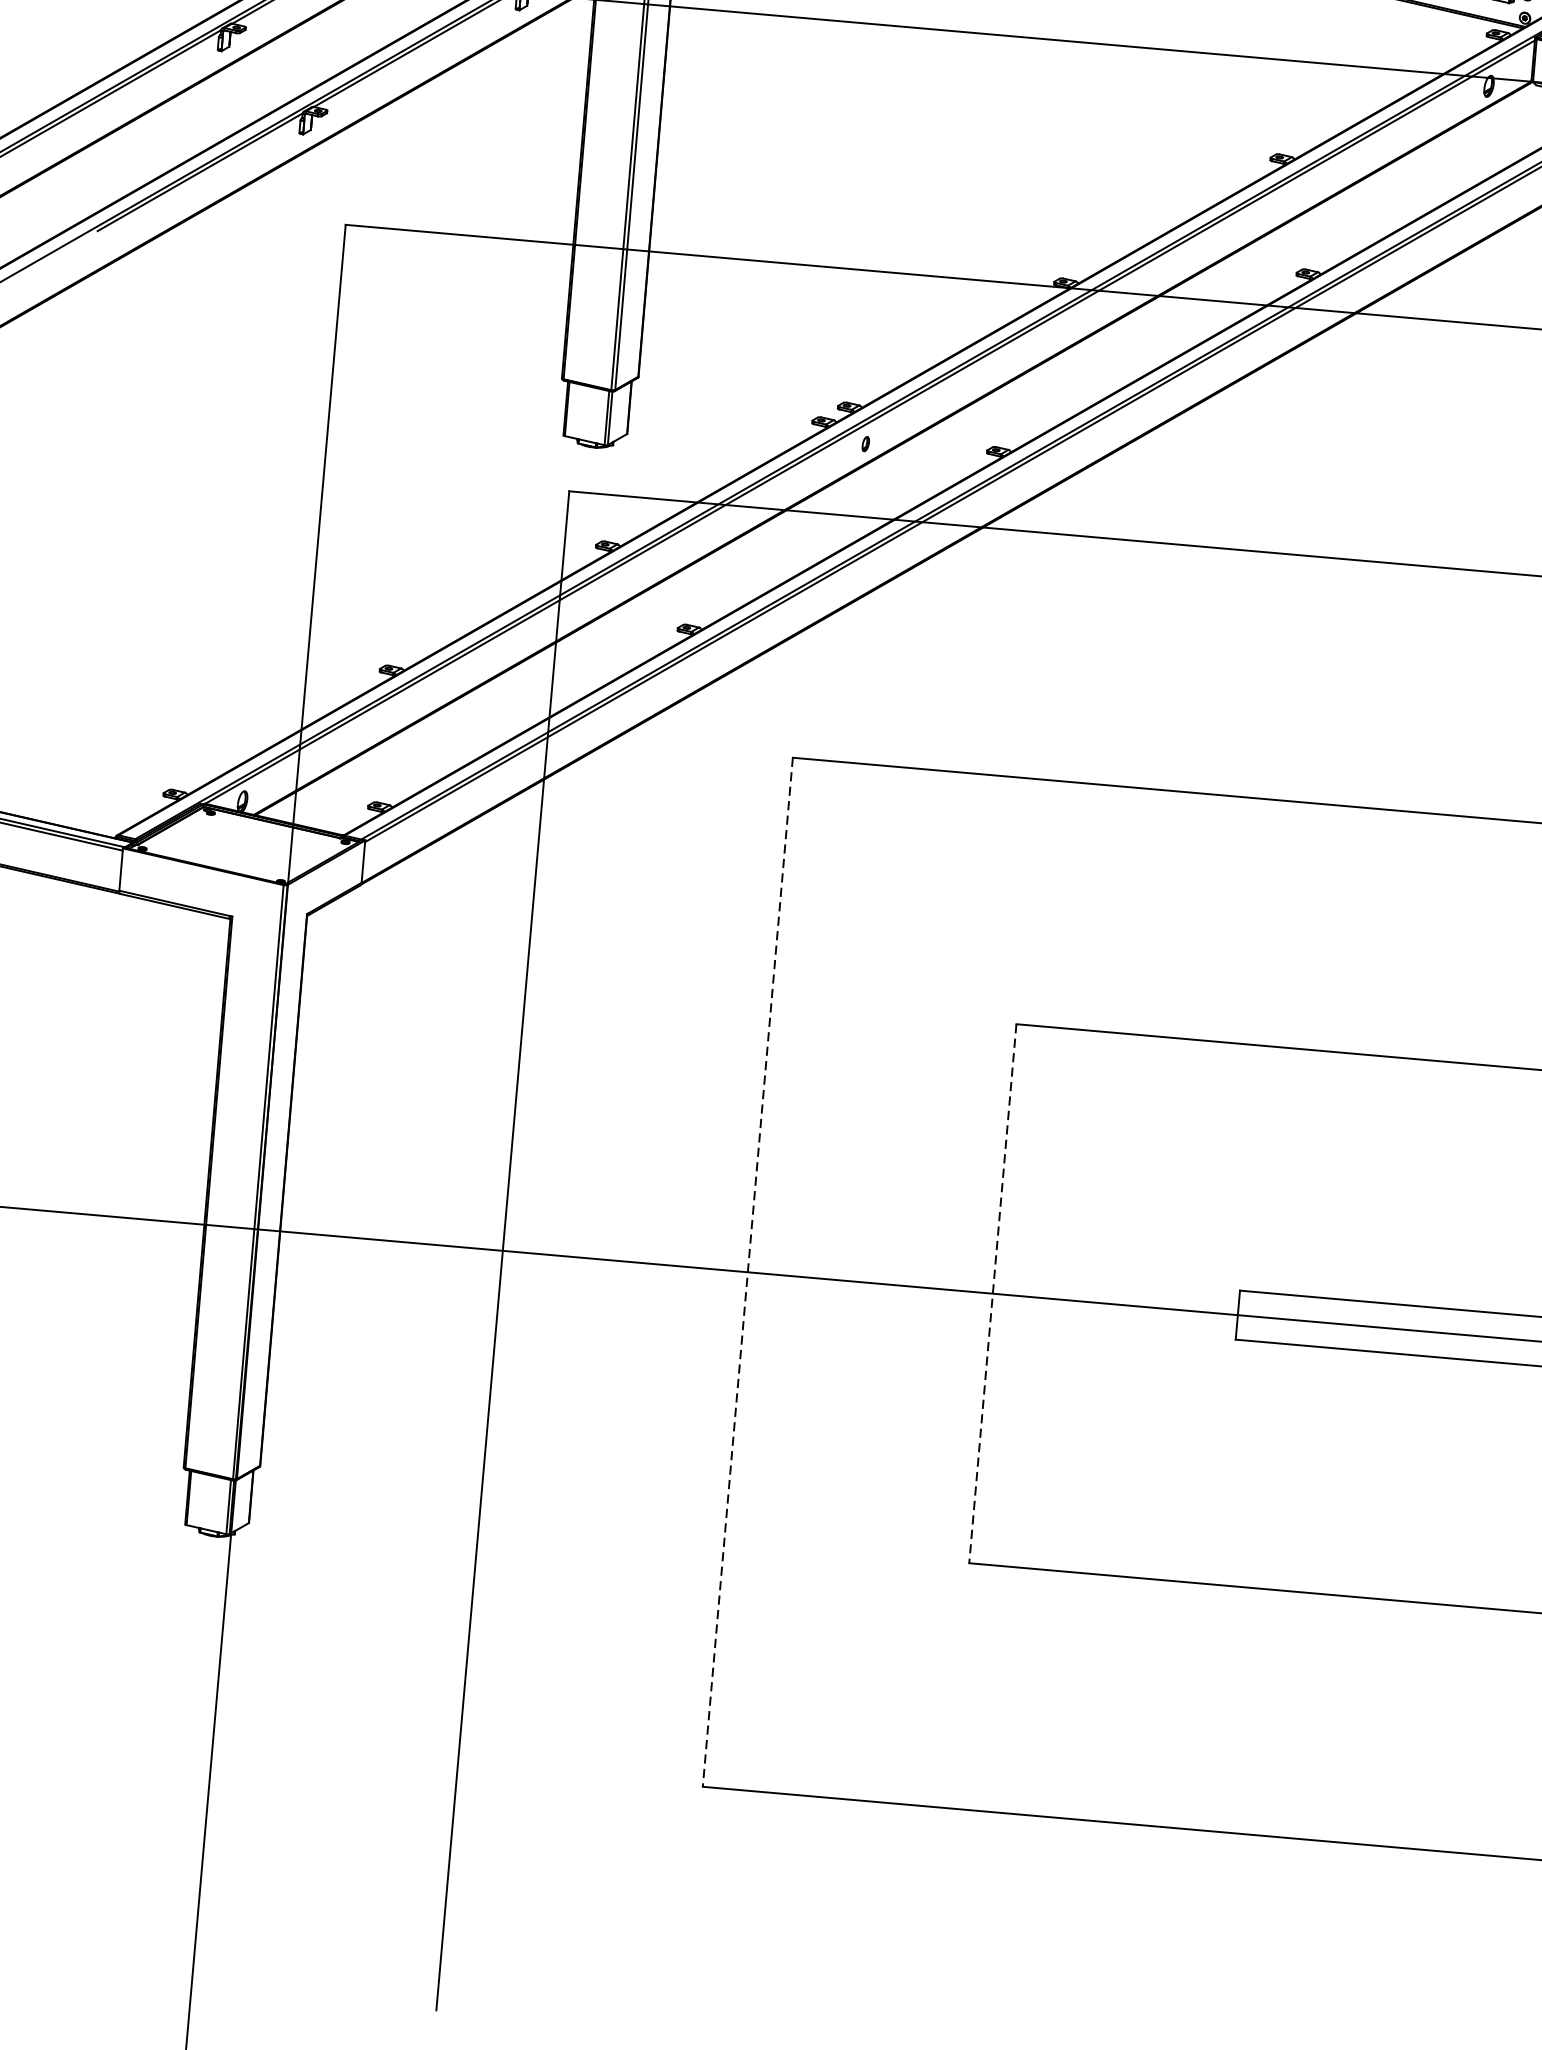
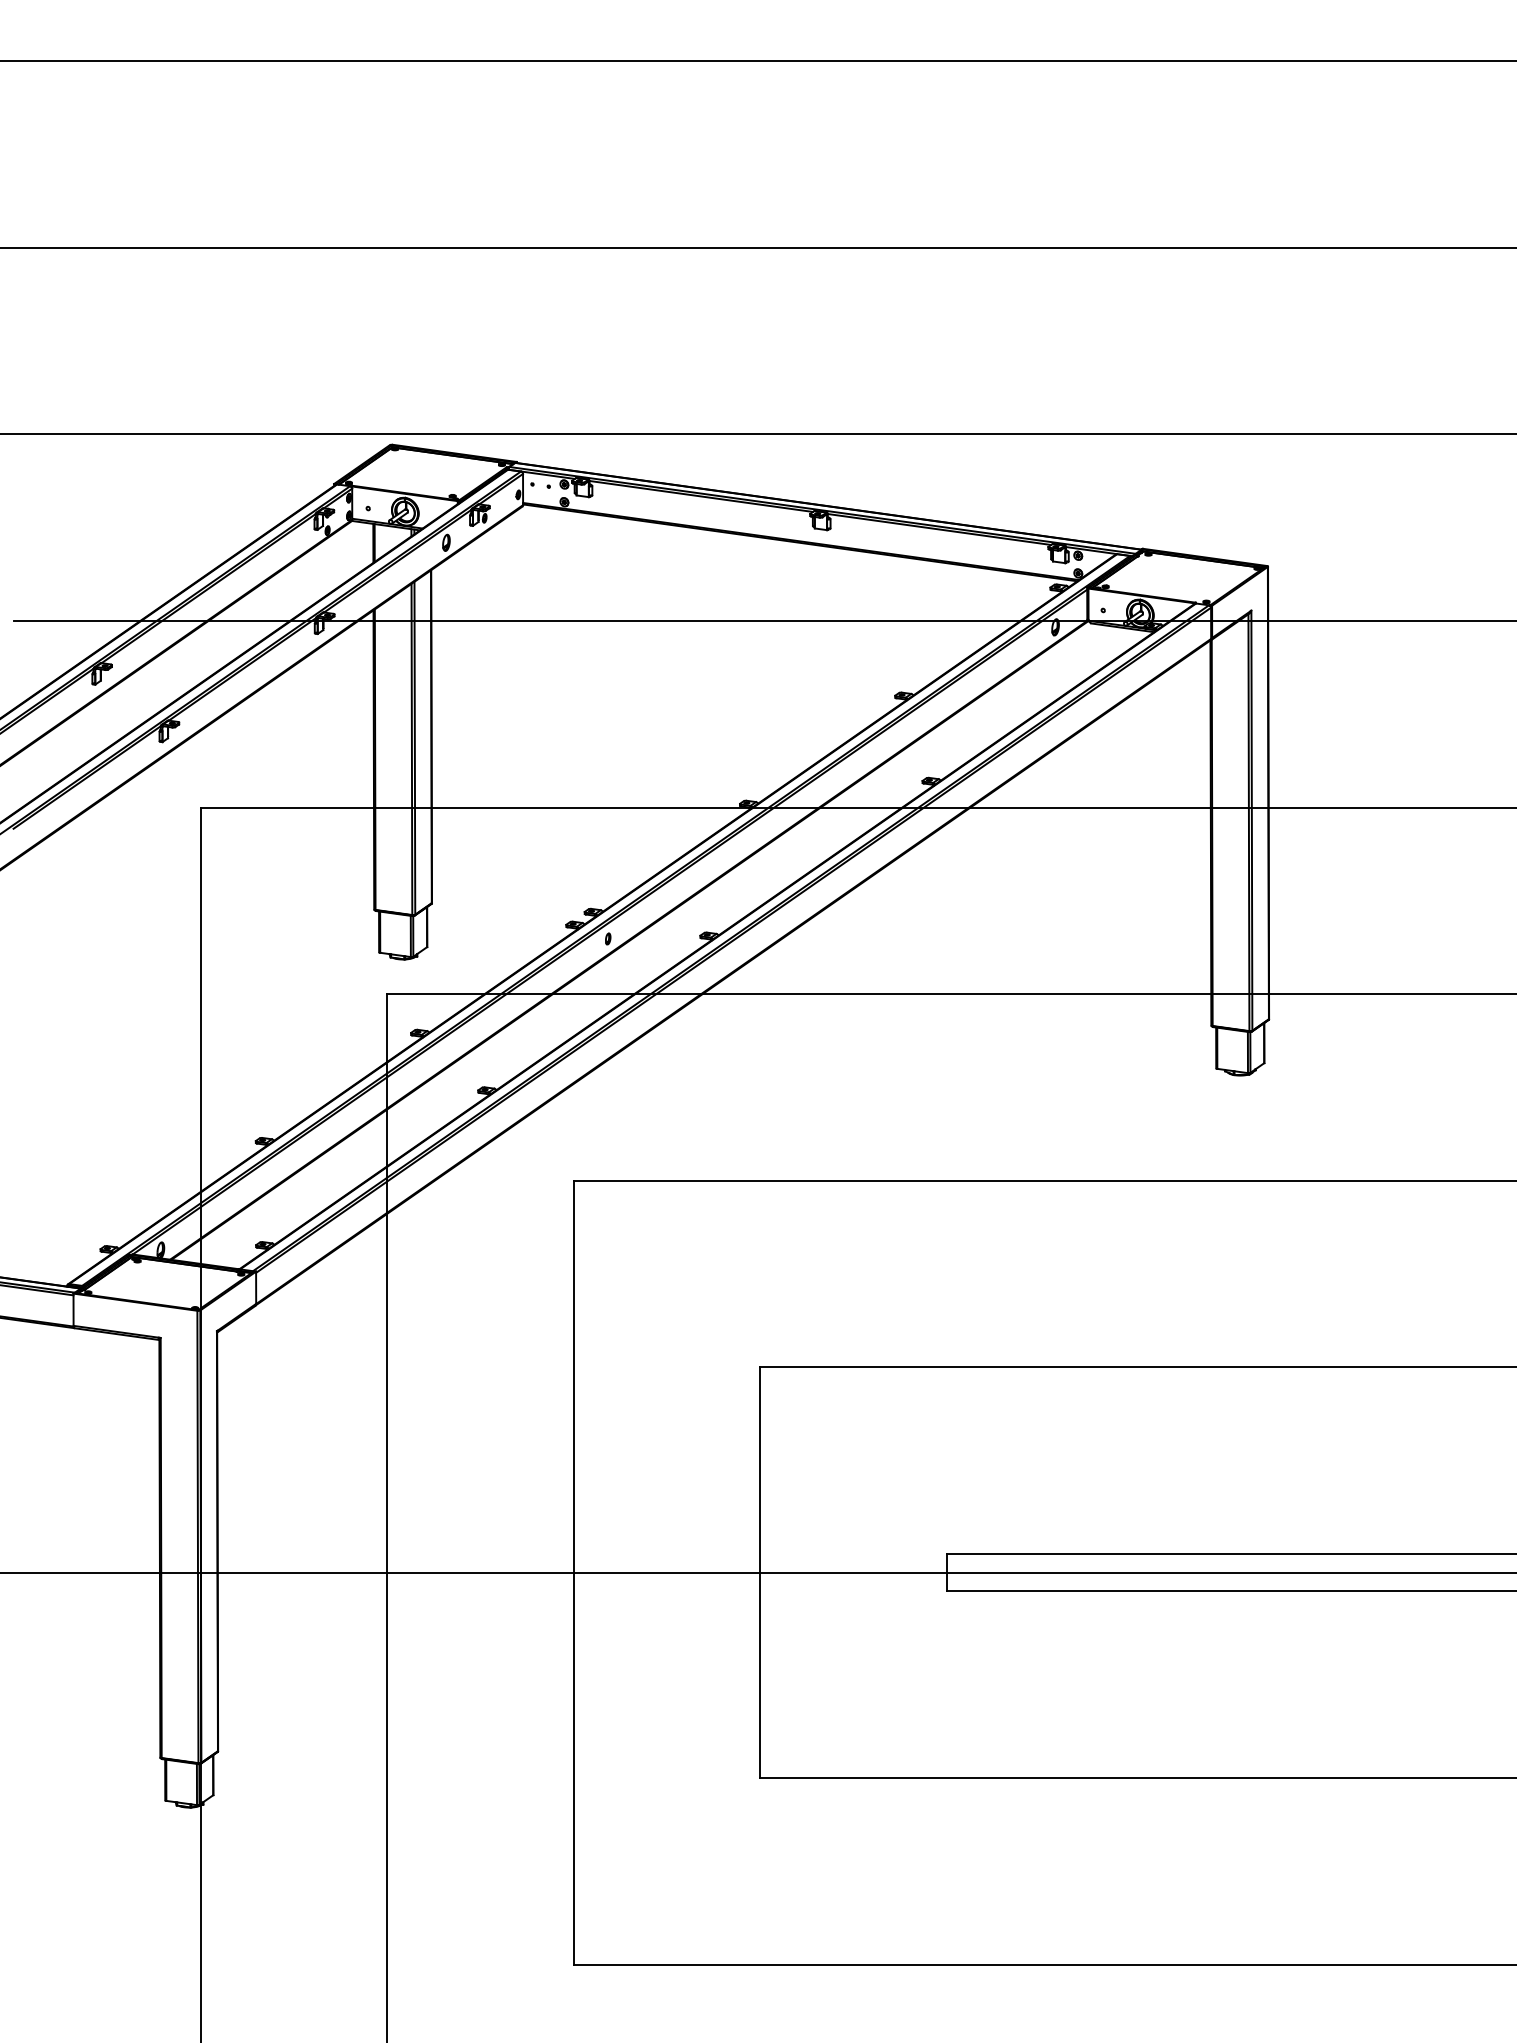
line: (747, 1272) -> (573, 1572), dashed -> solid
line: (992, 1294) -> (760, 1573), dashed -> solid

